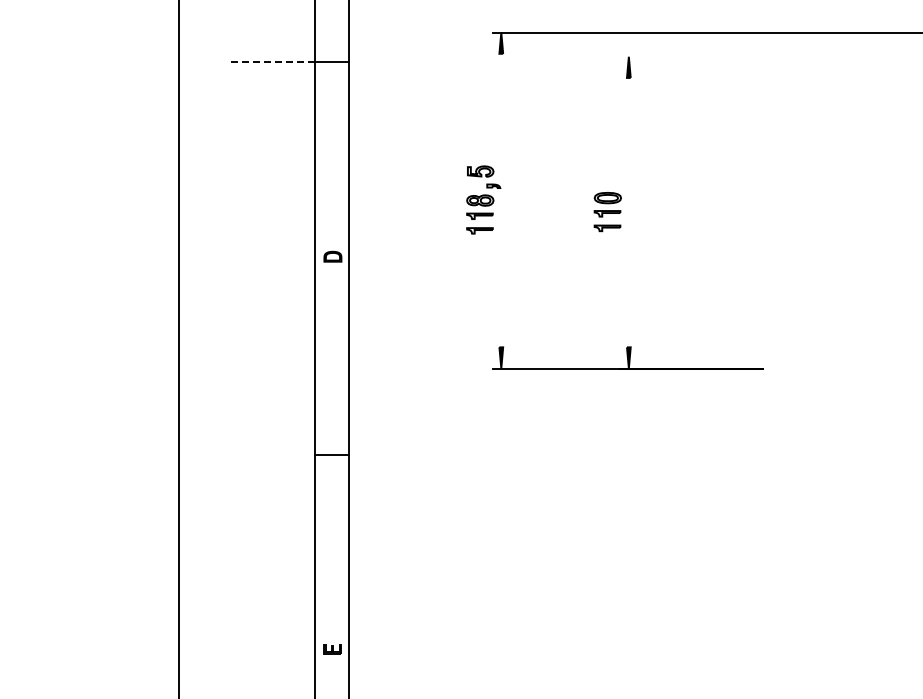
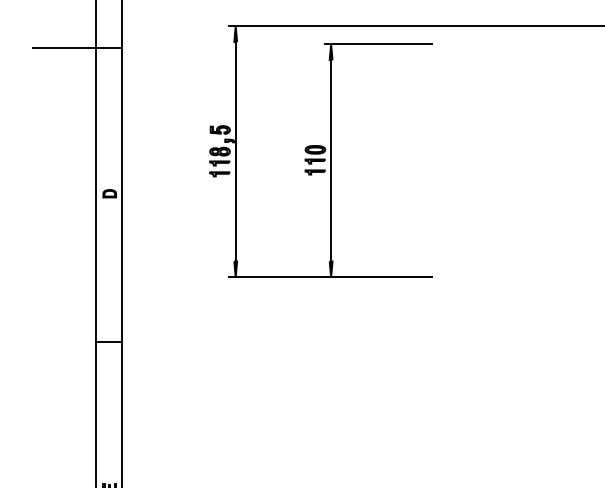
line: (691, 56) -> (377, 43), added
line: (272, 62) -> (64, 48), dashed -> solid
line: (501, 200) -> (235, 151), added
line: (628, 212) -> (330, 160), added

